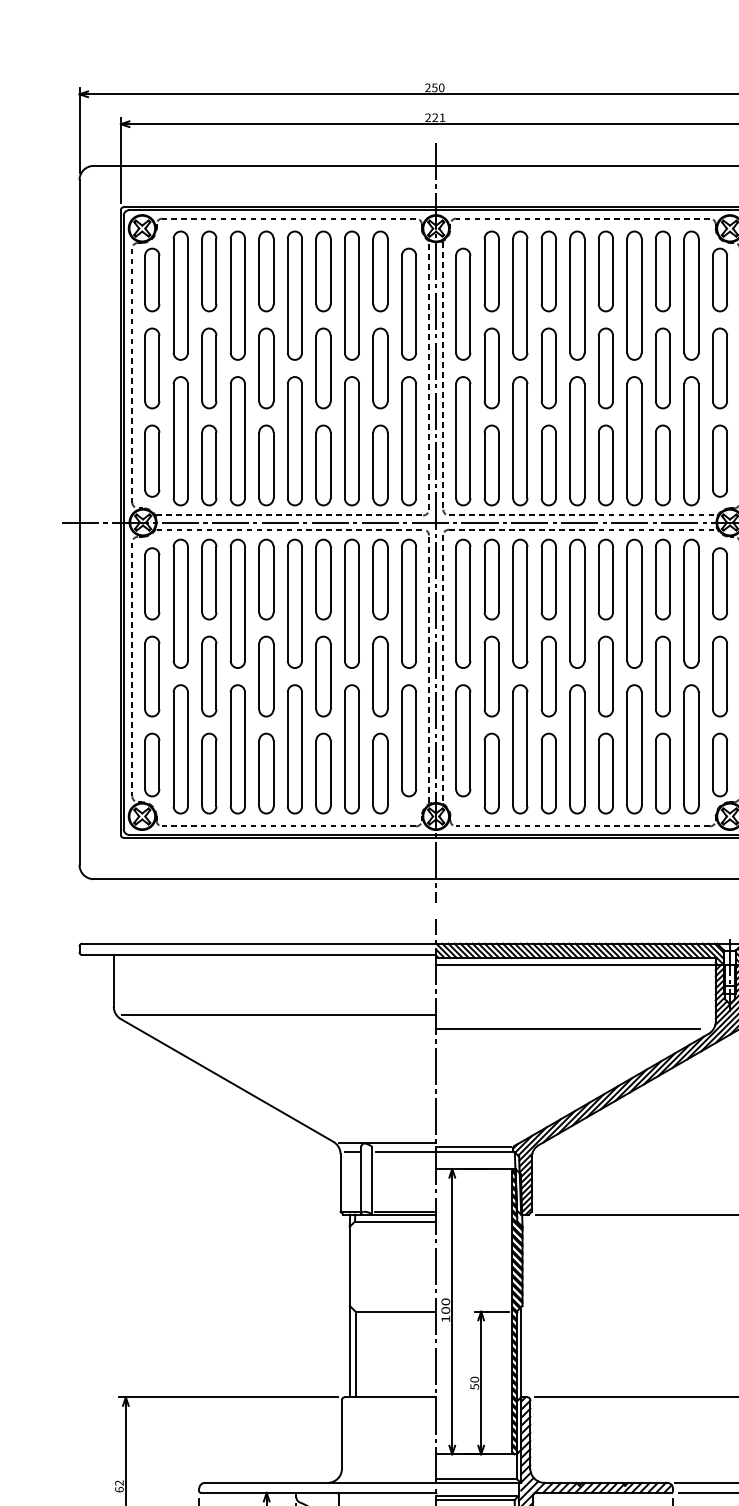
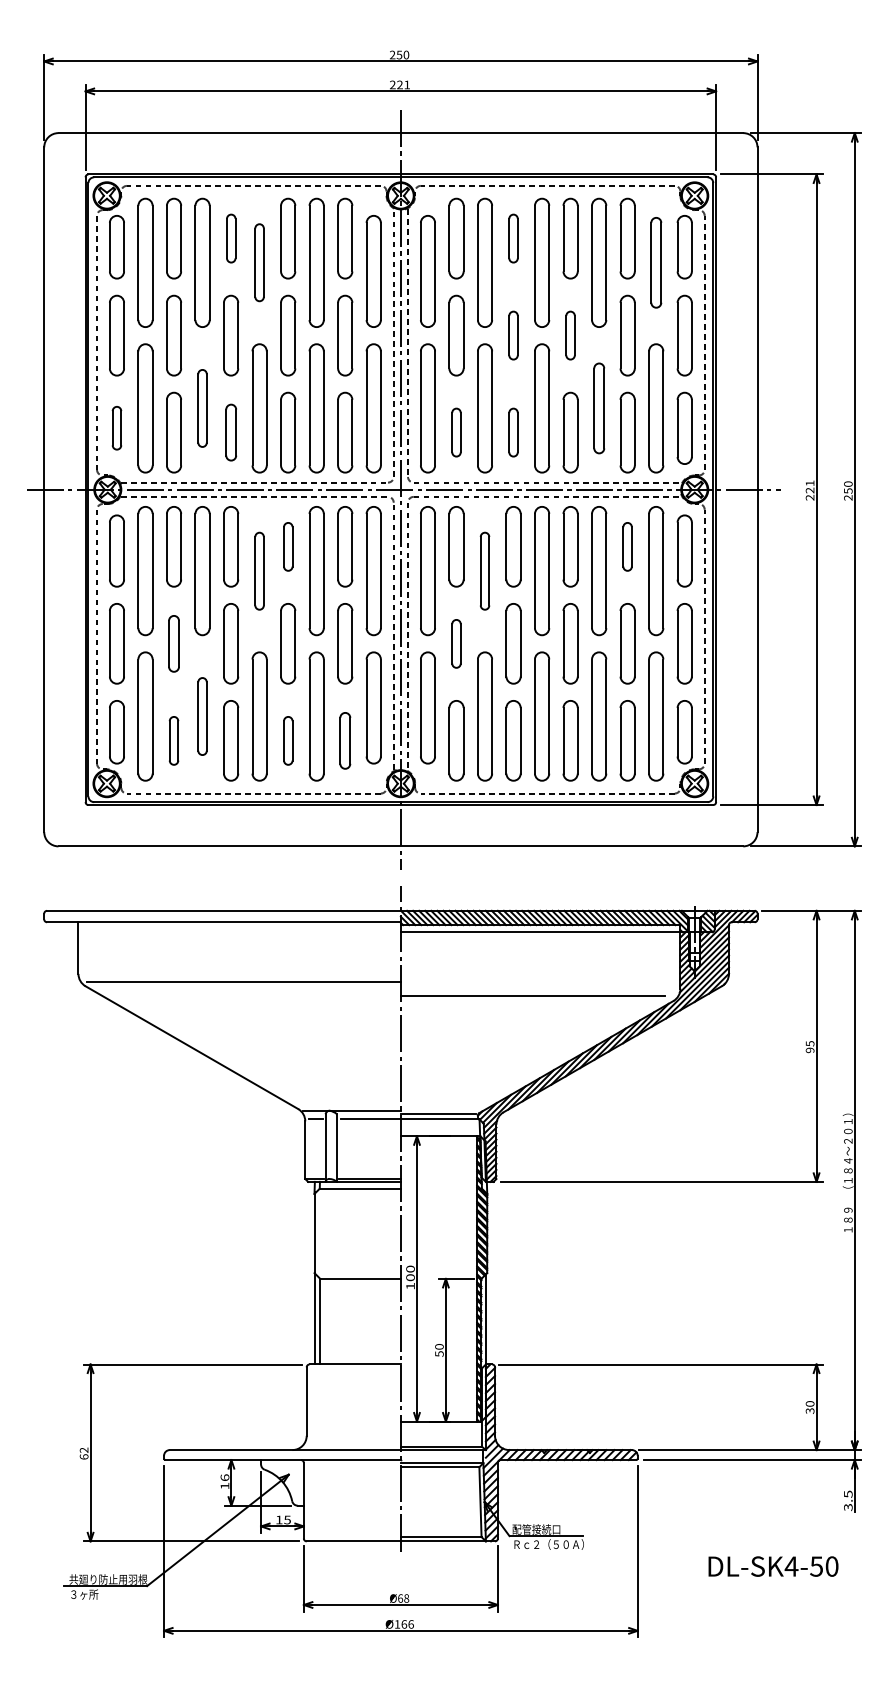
part: (266, 271) -> (231, 238), size x0.6
part: (548, 271) -> (513, 238), size x0.6
part: (294, 295) -> (259, 262), size x0.6
part: (691, 295) -> (656, 262), size x0.7
part: (548, 368) -> (513, 335), size x0.6
part: (605, 368) -> (570, 335), size x0.6
part: (237, 441) -> (202, 408), size x0.6
part: (634, 441) -> (599, 408), size x0.7
part: (151, 460) -> (116, 427), size x0.6
part: (266, 465) -> (231, 432), size x0.7
part: (491, 465) -> (456, 432), size x0.6
part: (548, 465) -> (513, 432), size x0.6
part: (323, 579) -> (288, 546), size x0.6
part: (662, 579) -> (627, 546), size x0.6
part: (294, 604) -> (259, 571), size x0.6
part: (519, 604) -> (484, 571), size x0.6
part: (208, 676) -> (173, 643), size x0.7
part: (491, 676) -> (456, 643), size x0.6
part: (237, 749) -> (202, 716), size x0.6
part: (208, 773) -> (173, 740), size x0.6
part: (323, 773) -> (288, 740), size x0.6
part: (380, 773) -> (345, 740), size x0.7

